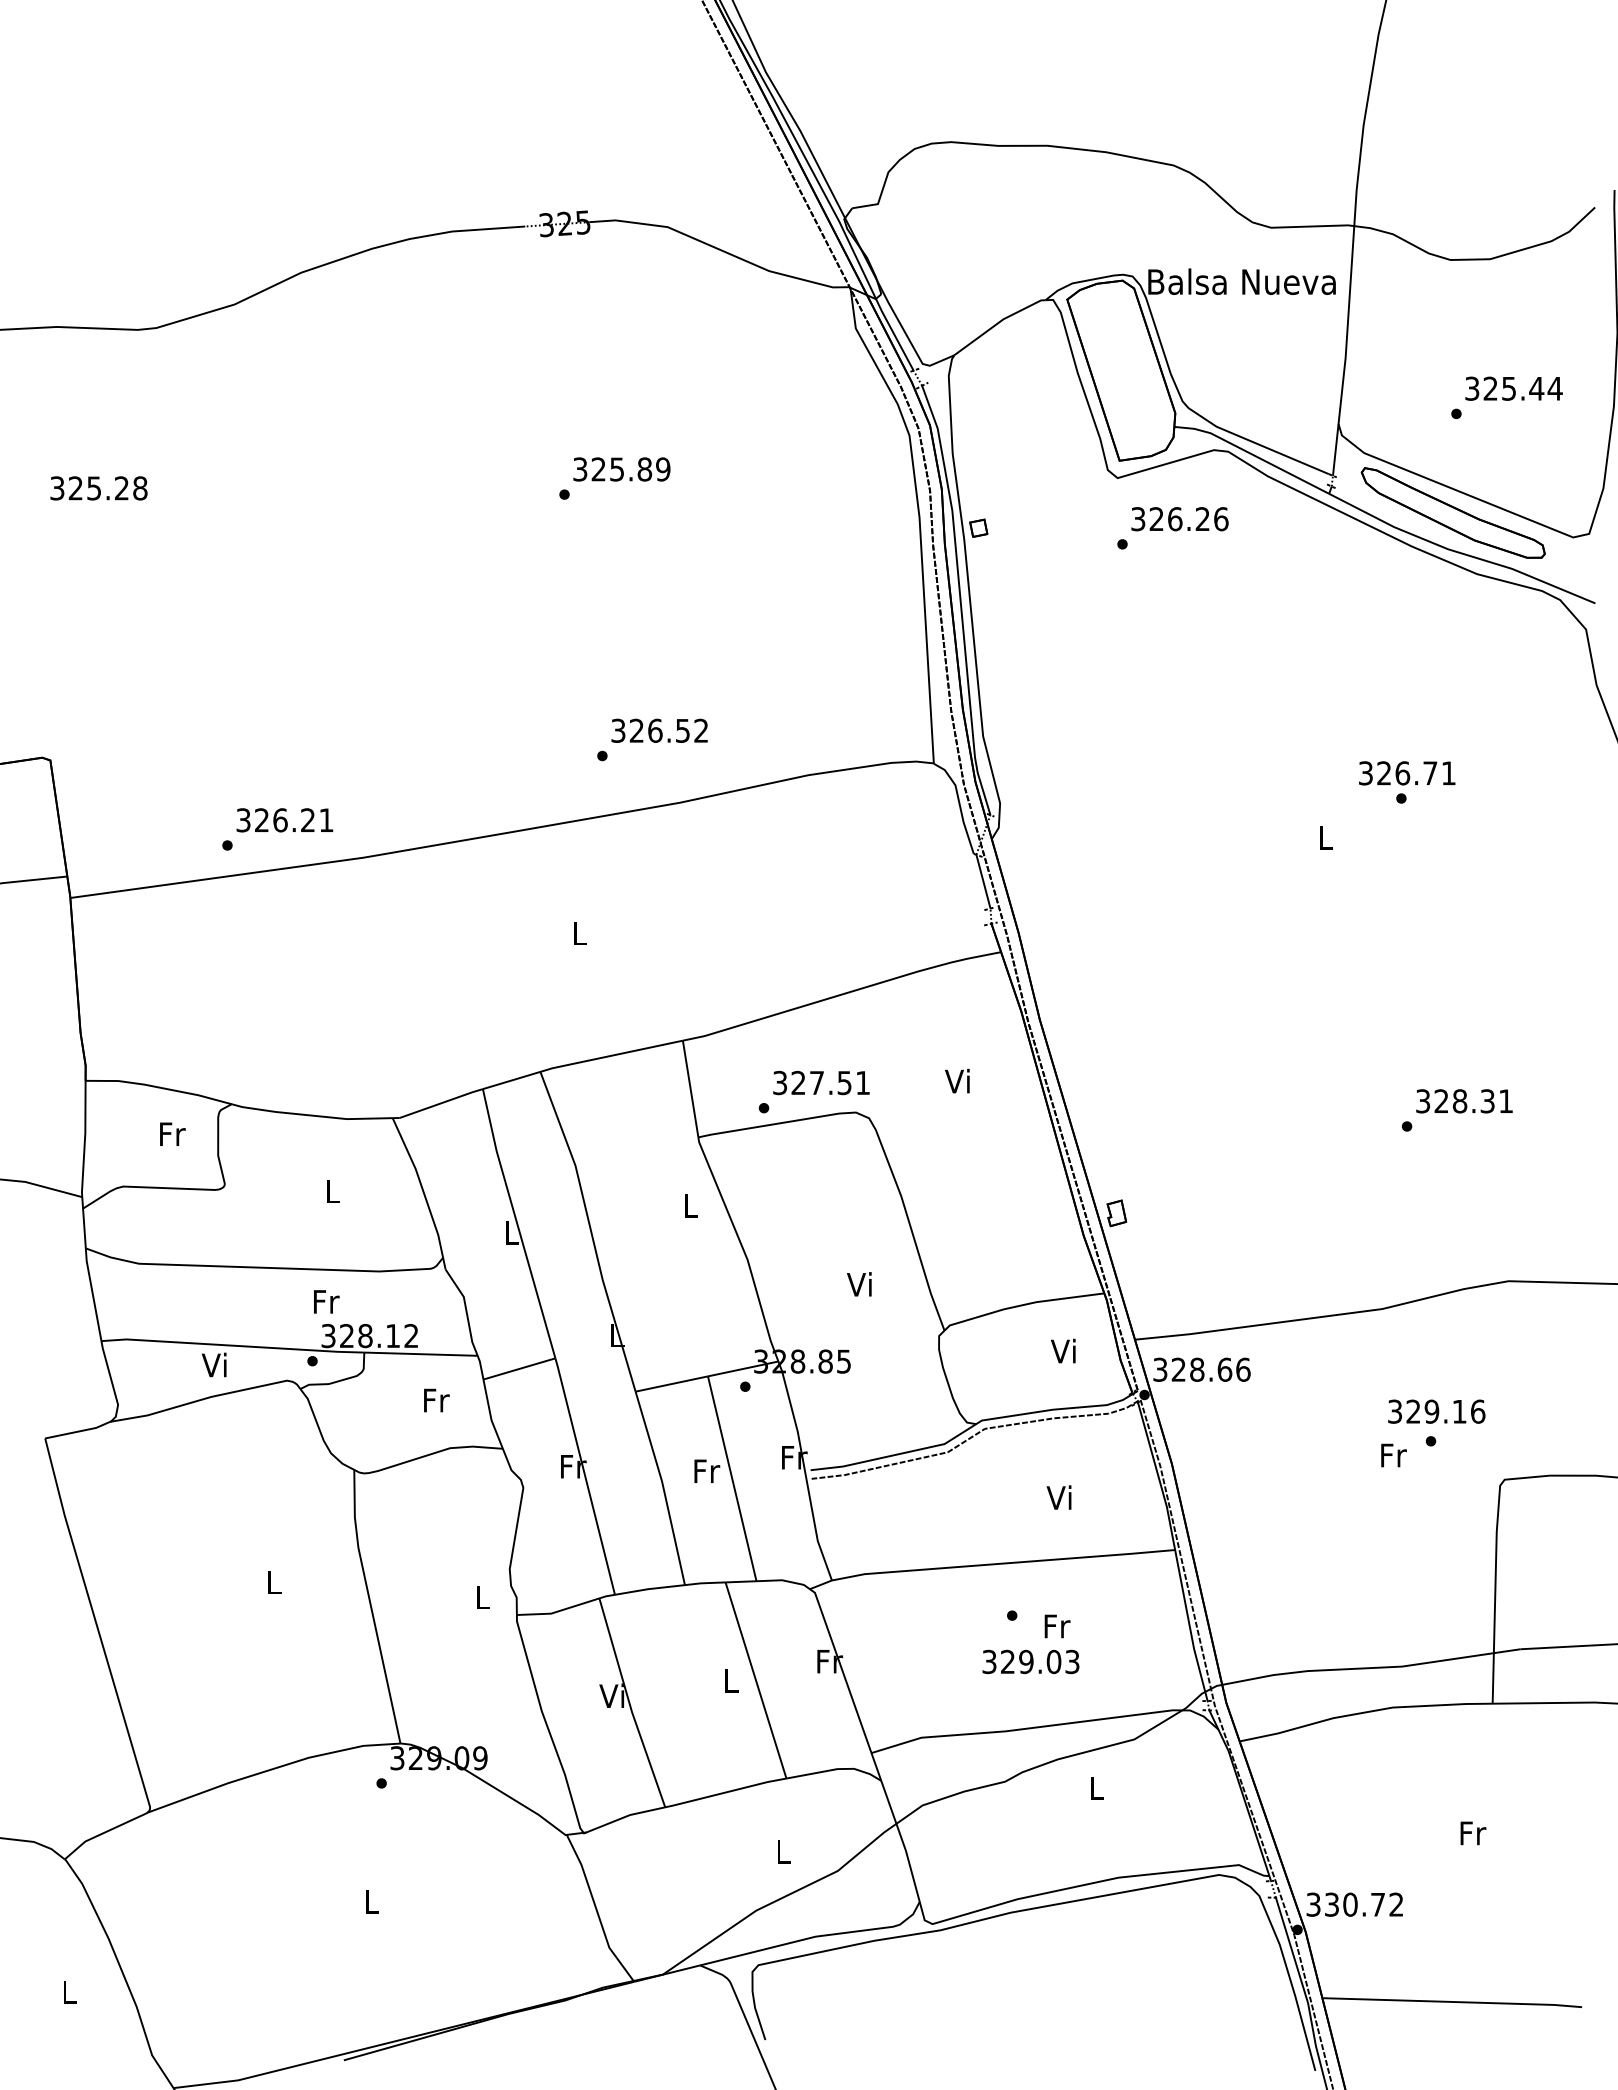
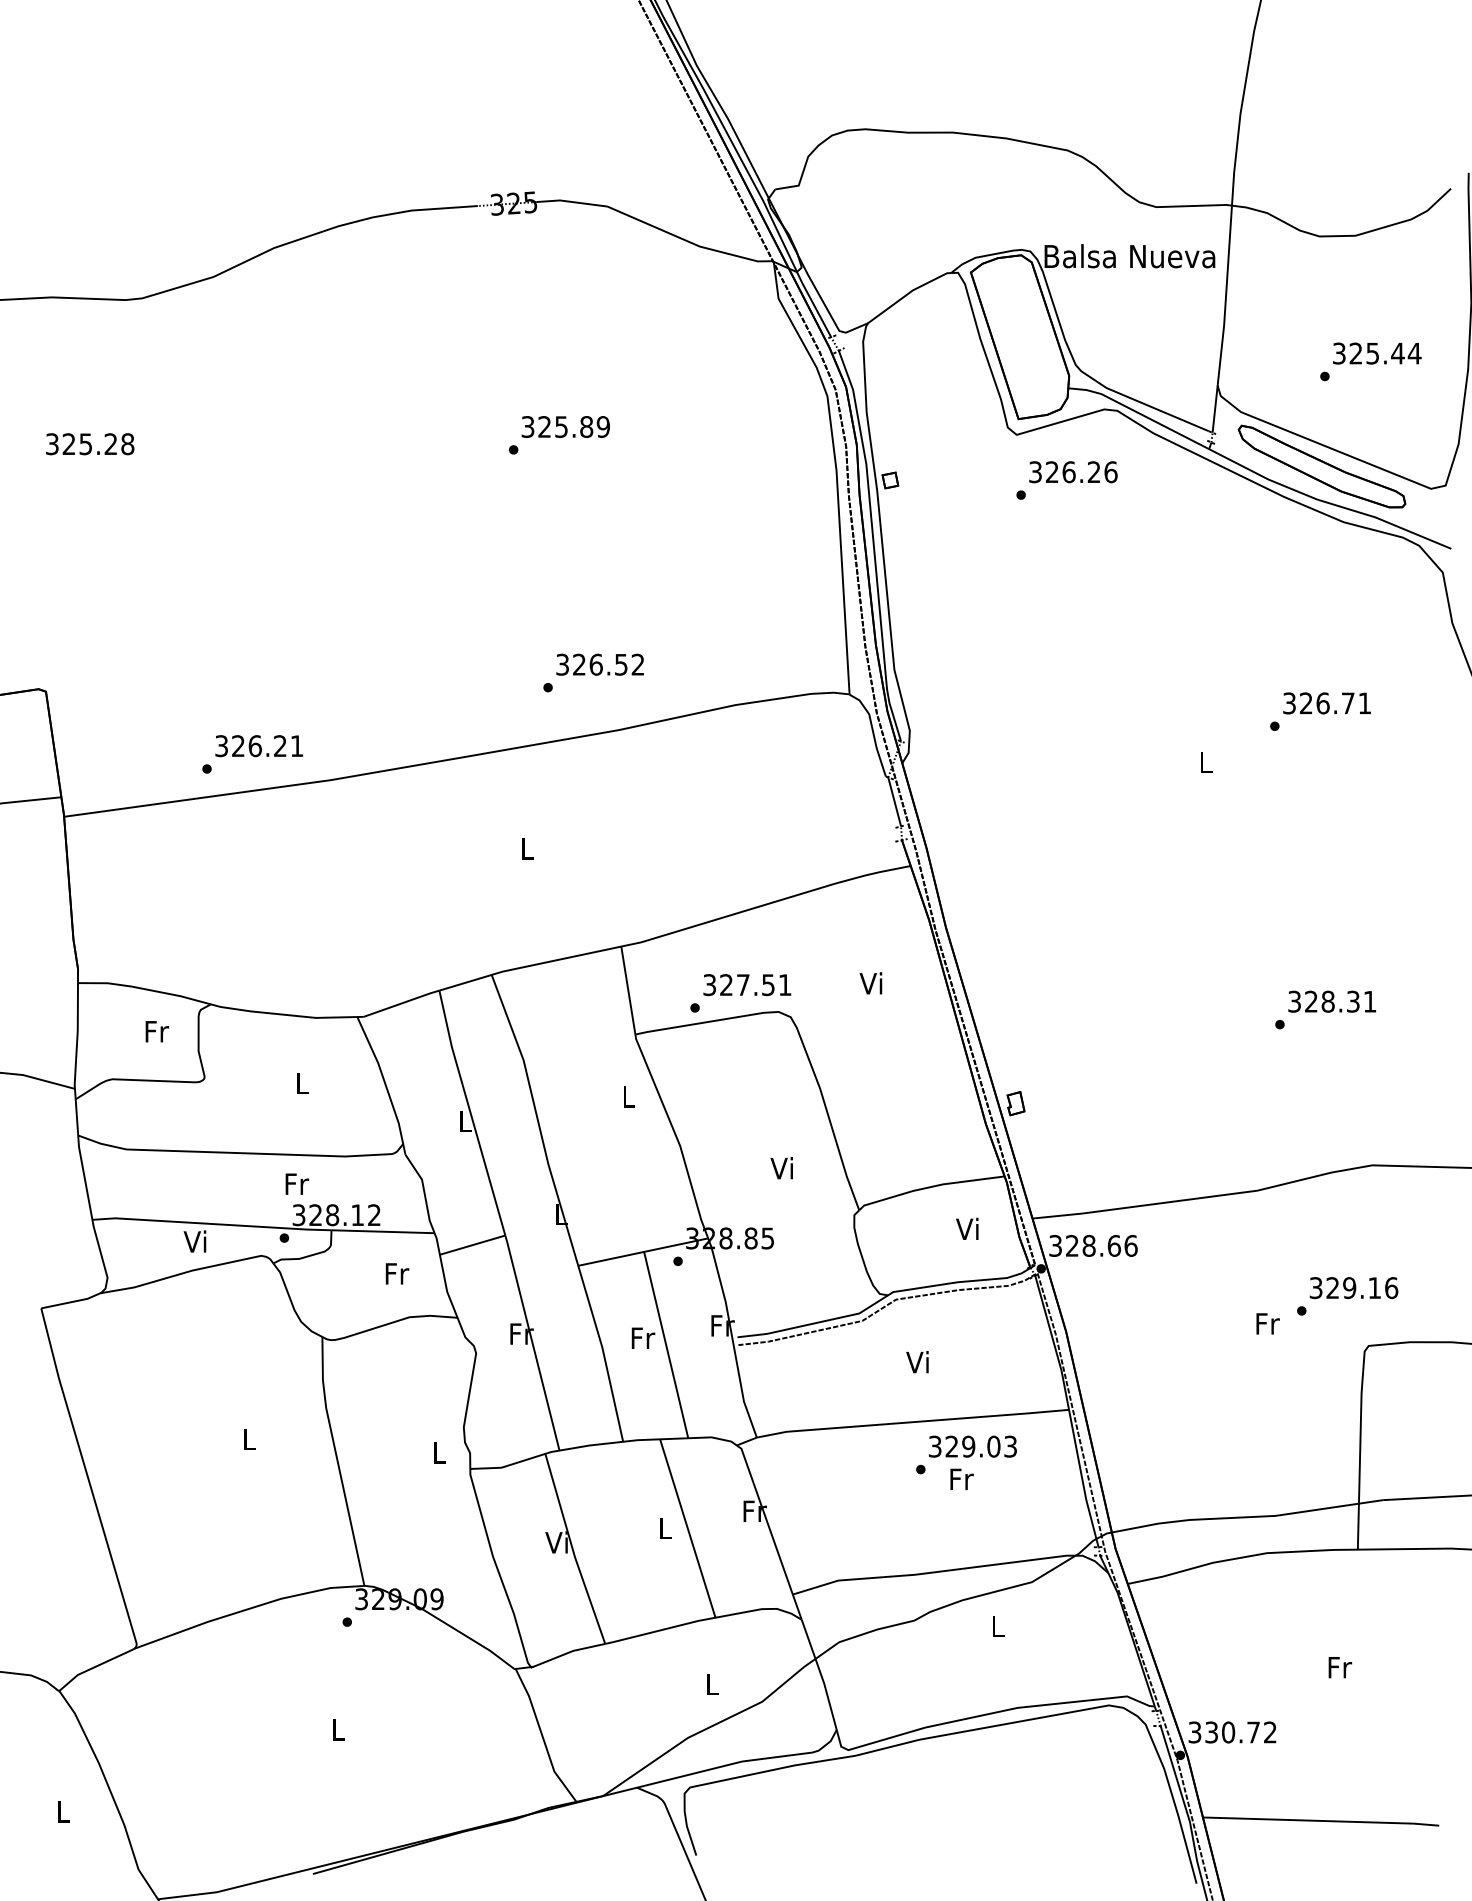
text: (1406, 773) -> (1326, 703), moved
text: (1436, 1412) -> (1353, 1288), moved
text: (1059, 1497) -> (917, 1362), moved
text: (1030, 1661) -> (972, 1446), moved

